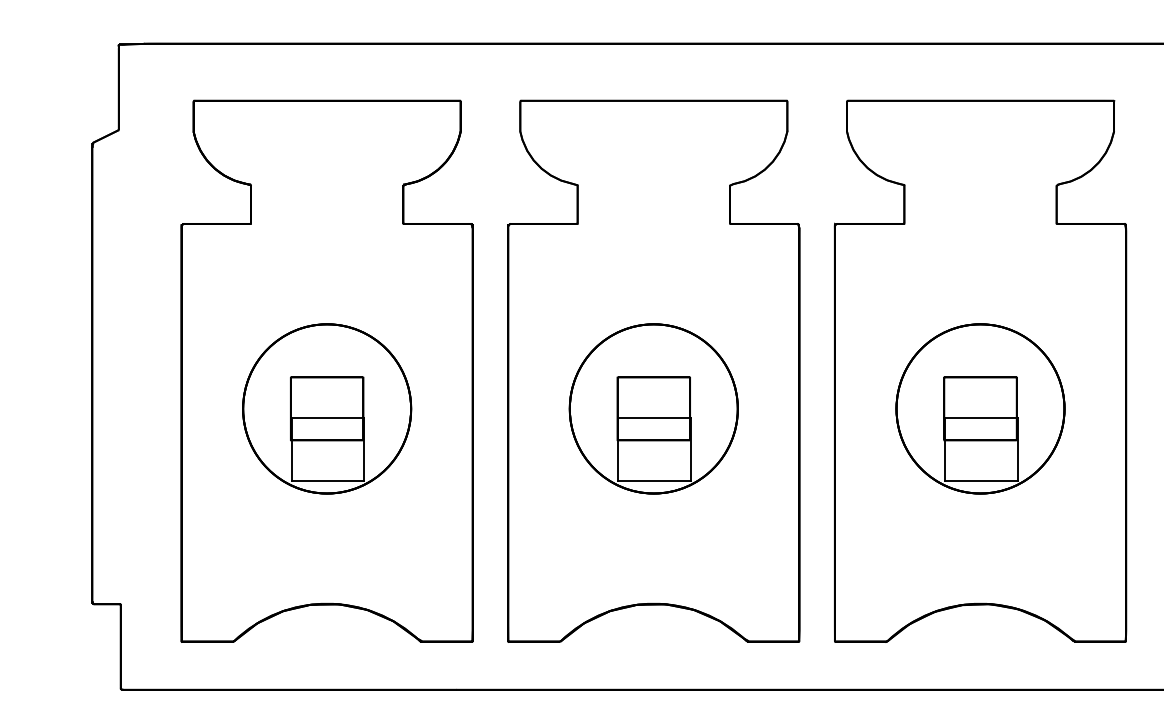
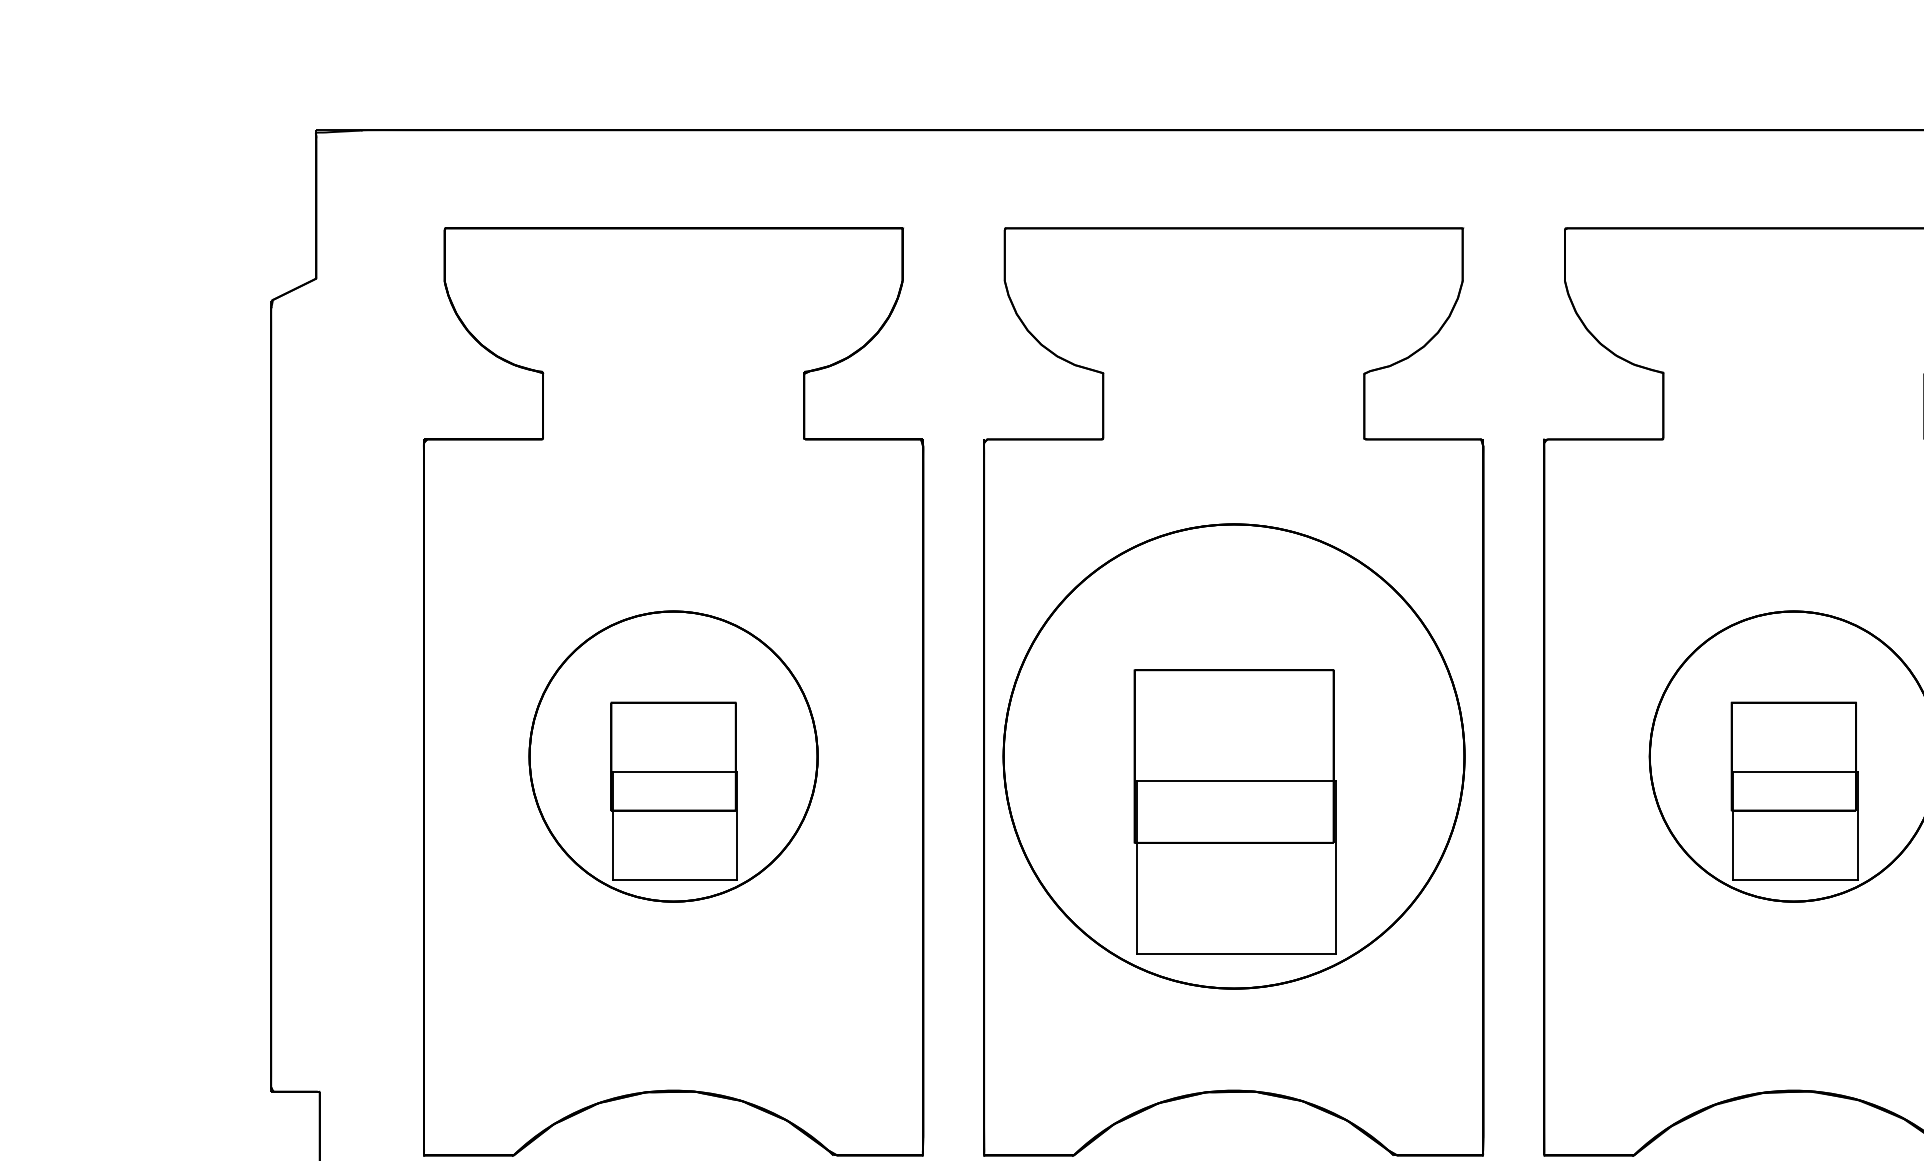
part: (653, 408) -> (1233, 755), size x1.6

